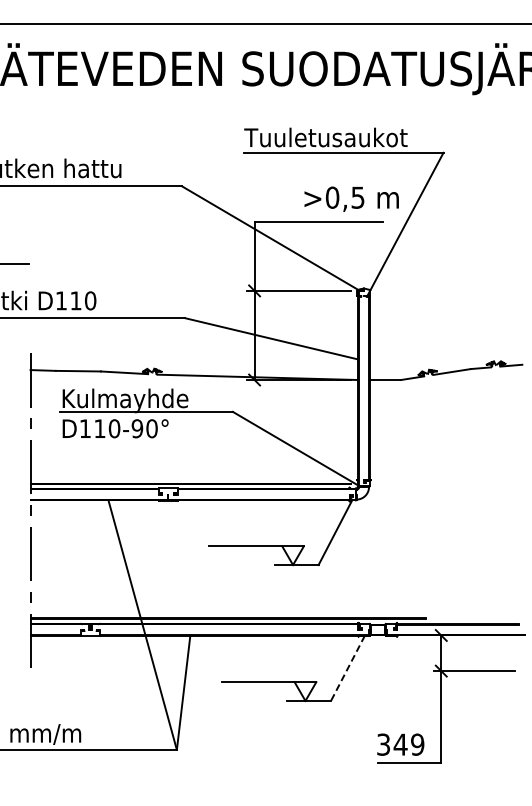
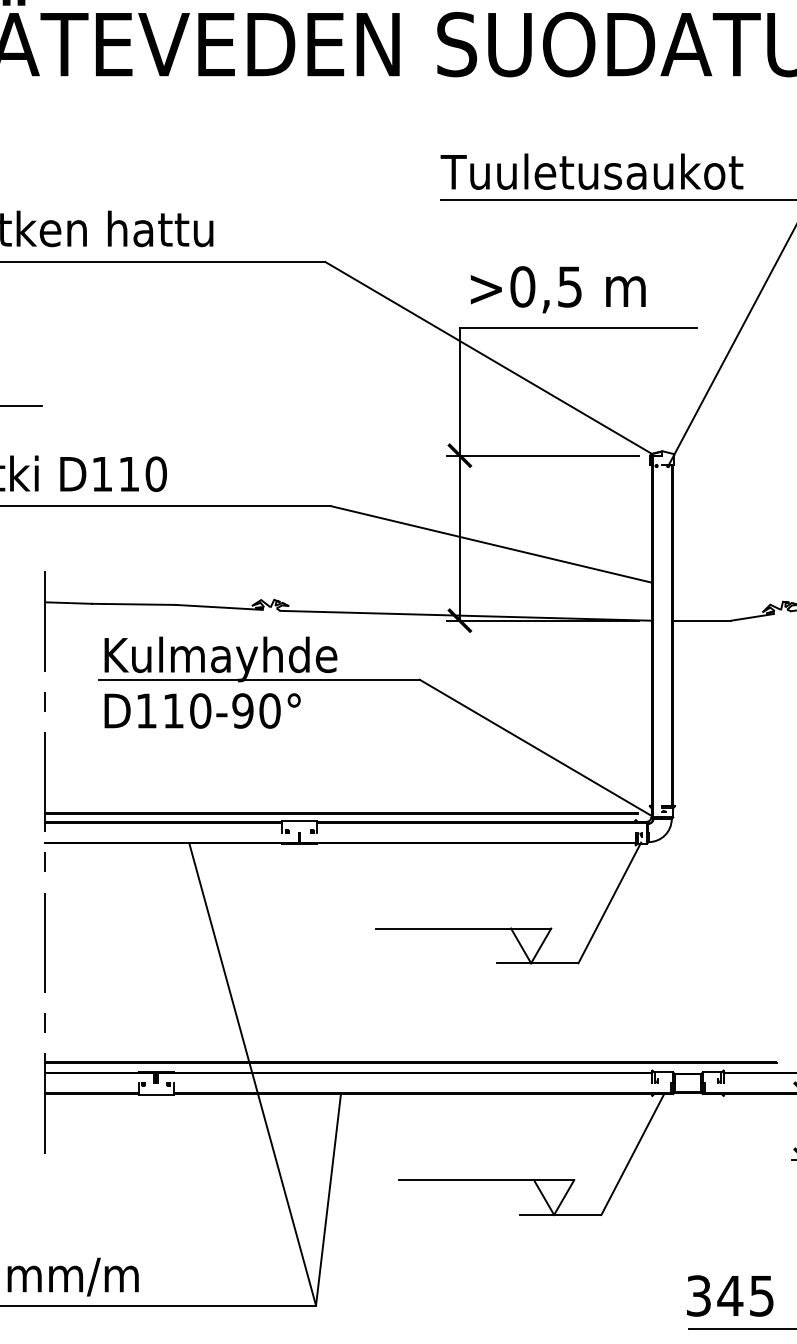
text: (351, 198) -> (557, 288), moved
line: (347, 668) -> (631, 1154), dashed -> solid
text: (417, 744) -> (761, 1295), 349 -> 345

